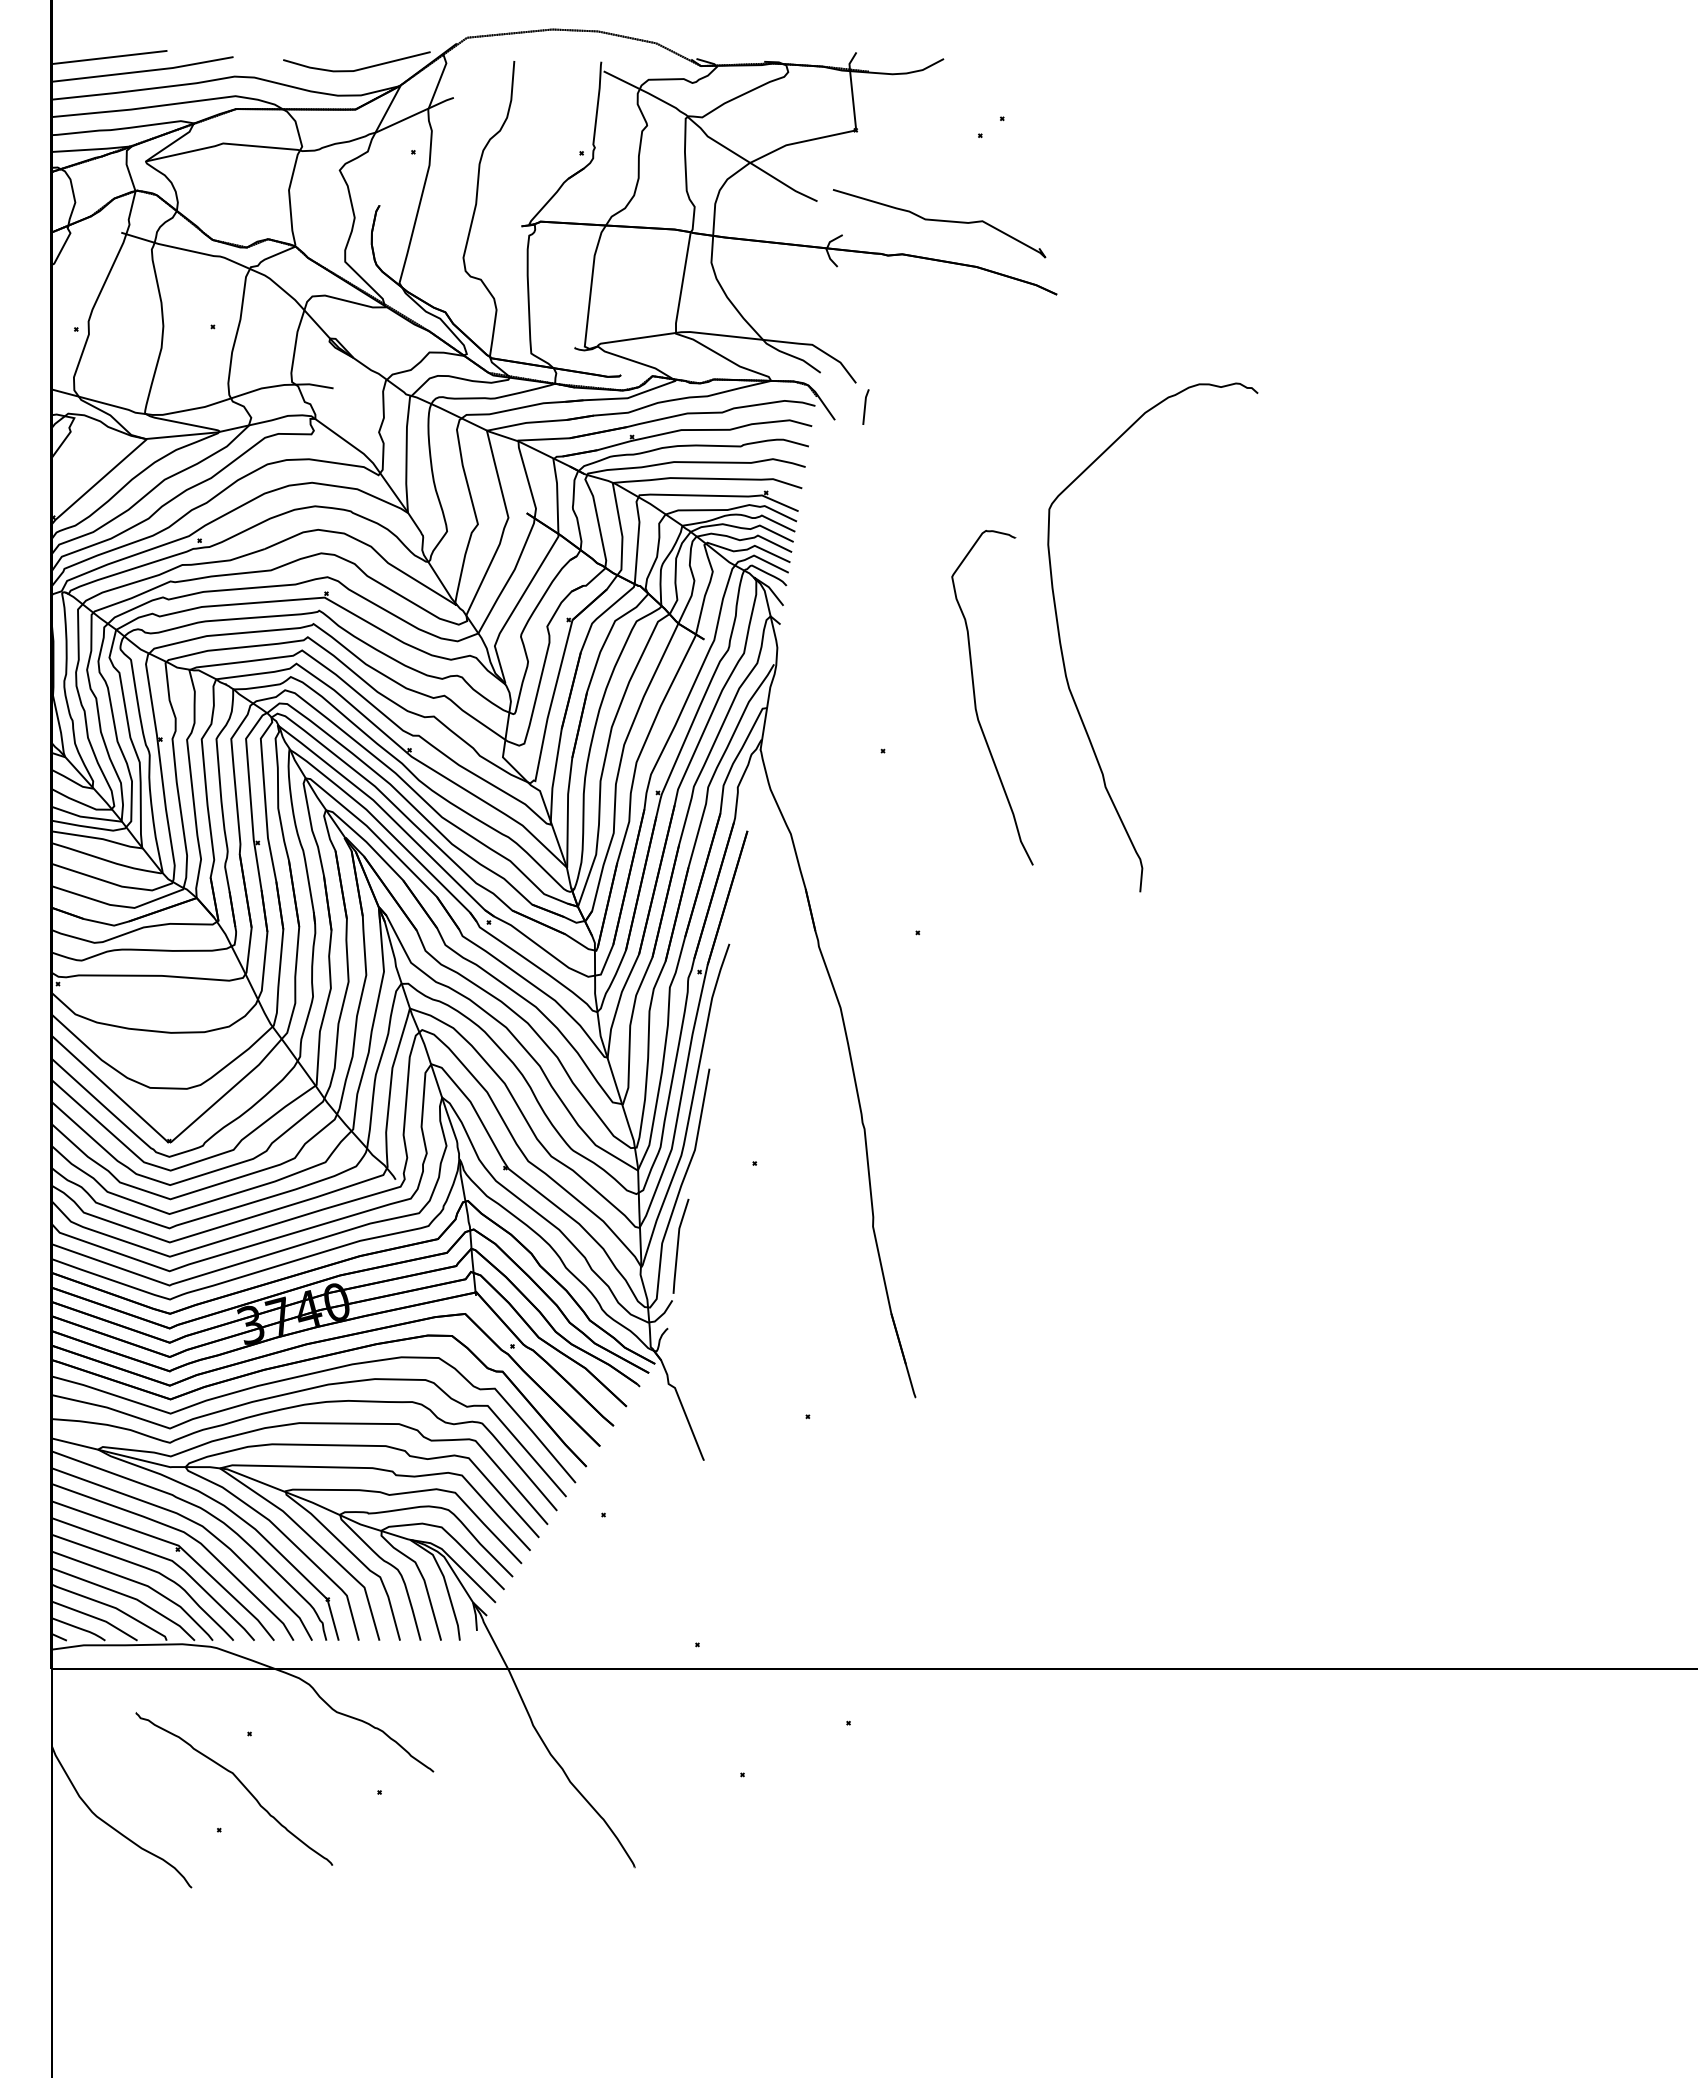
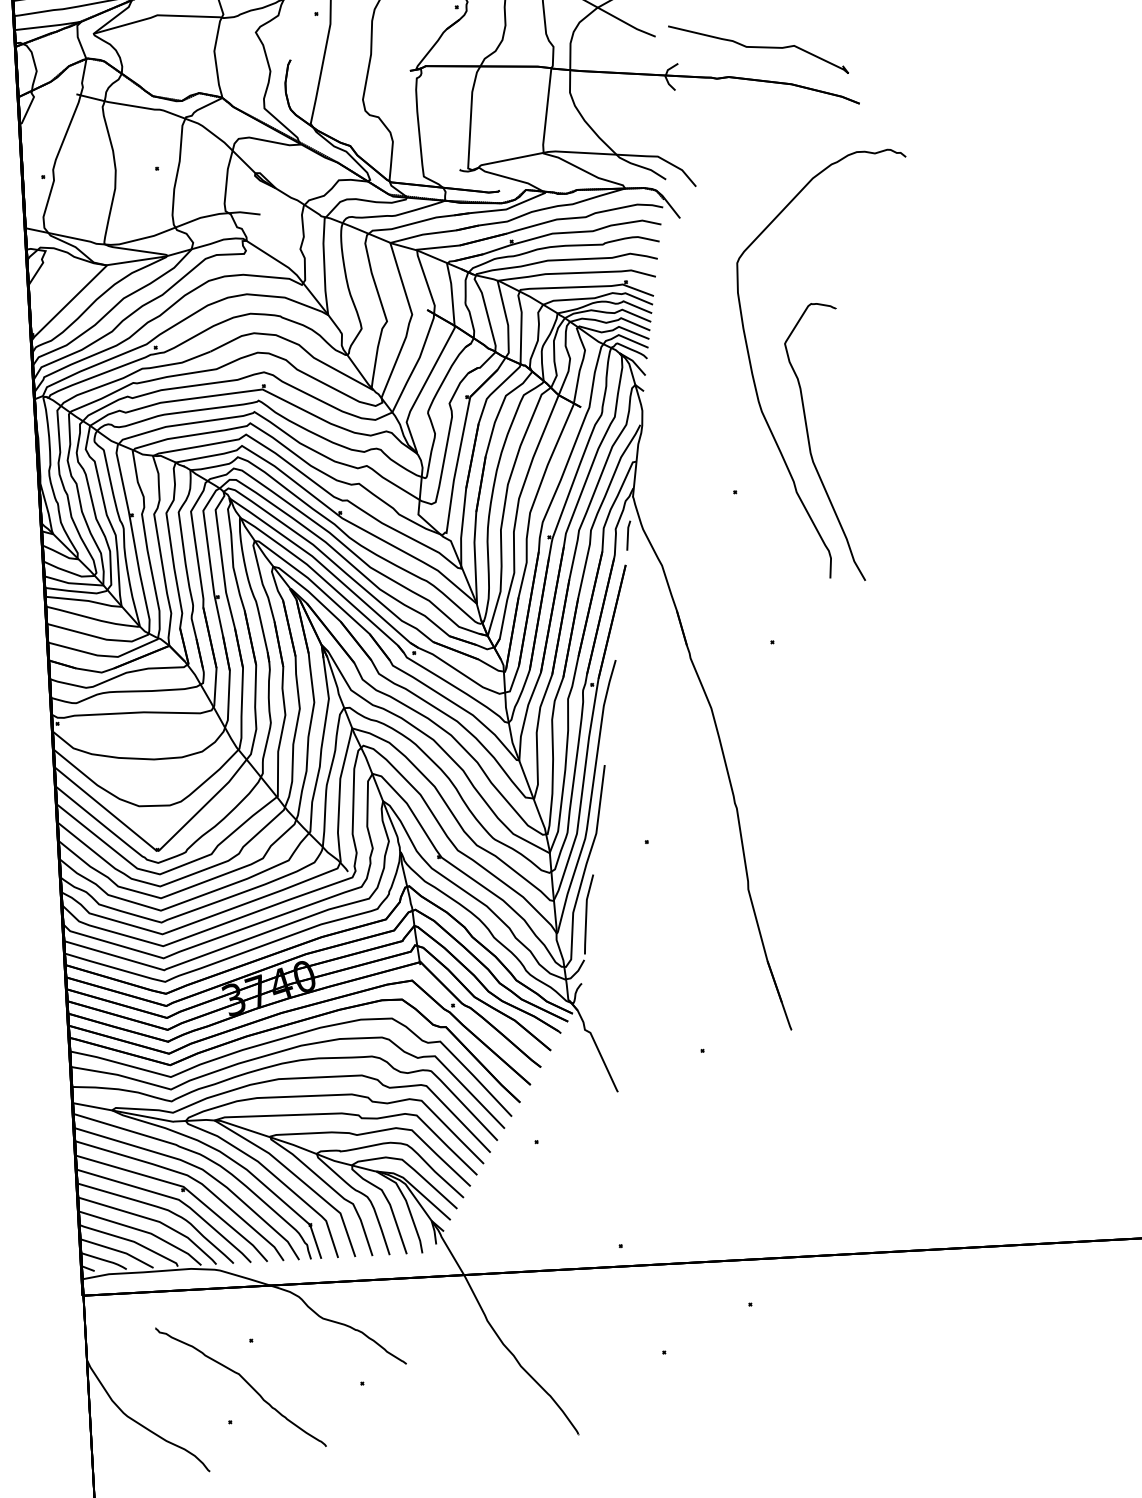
line: (865, 406) -> (628, 535), moved
curve: (1063, 654) -> (755, 383), moved

